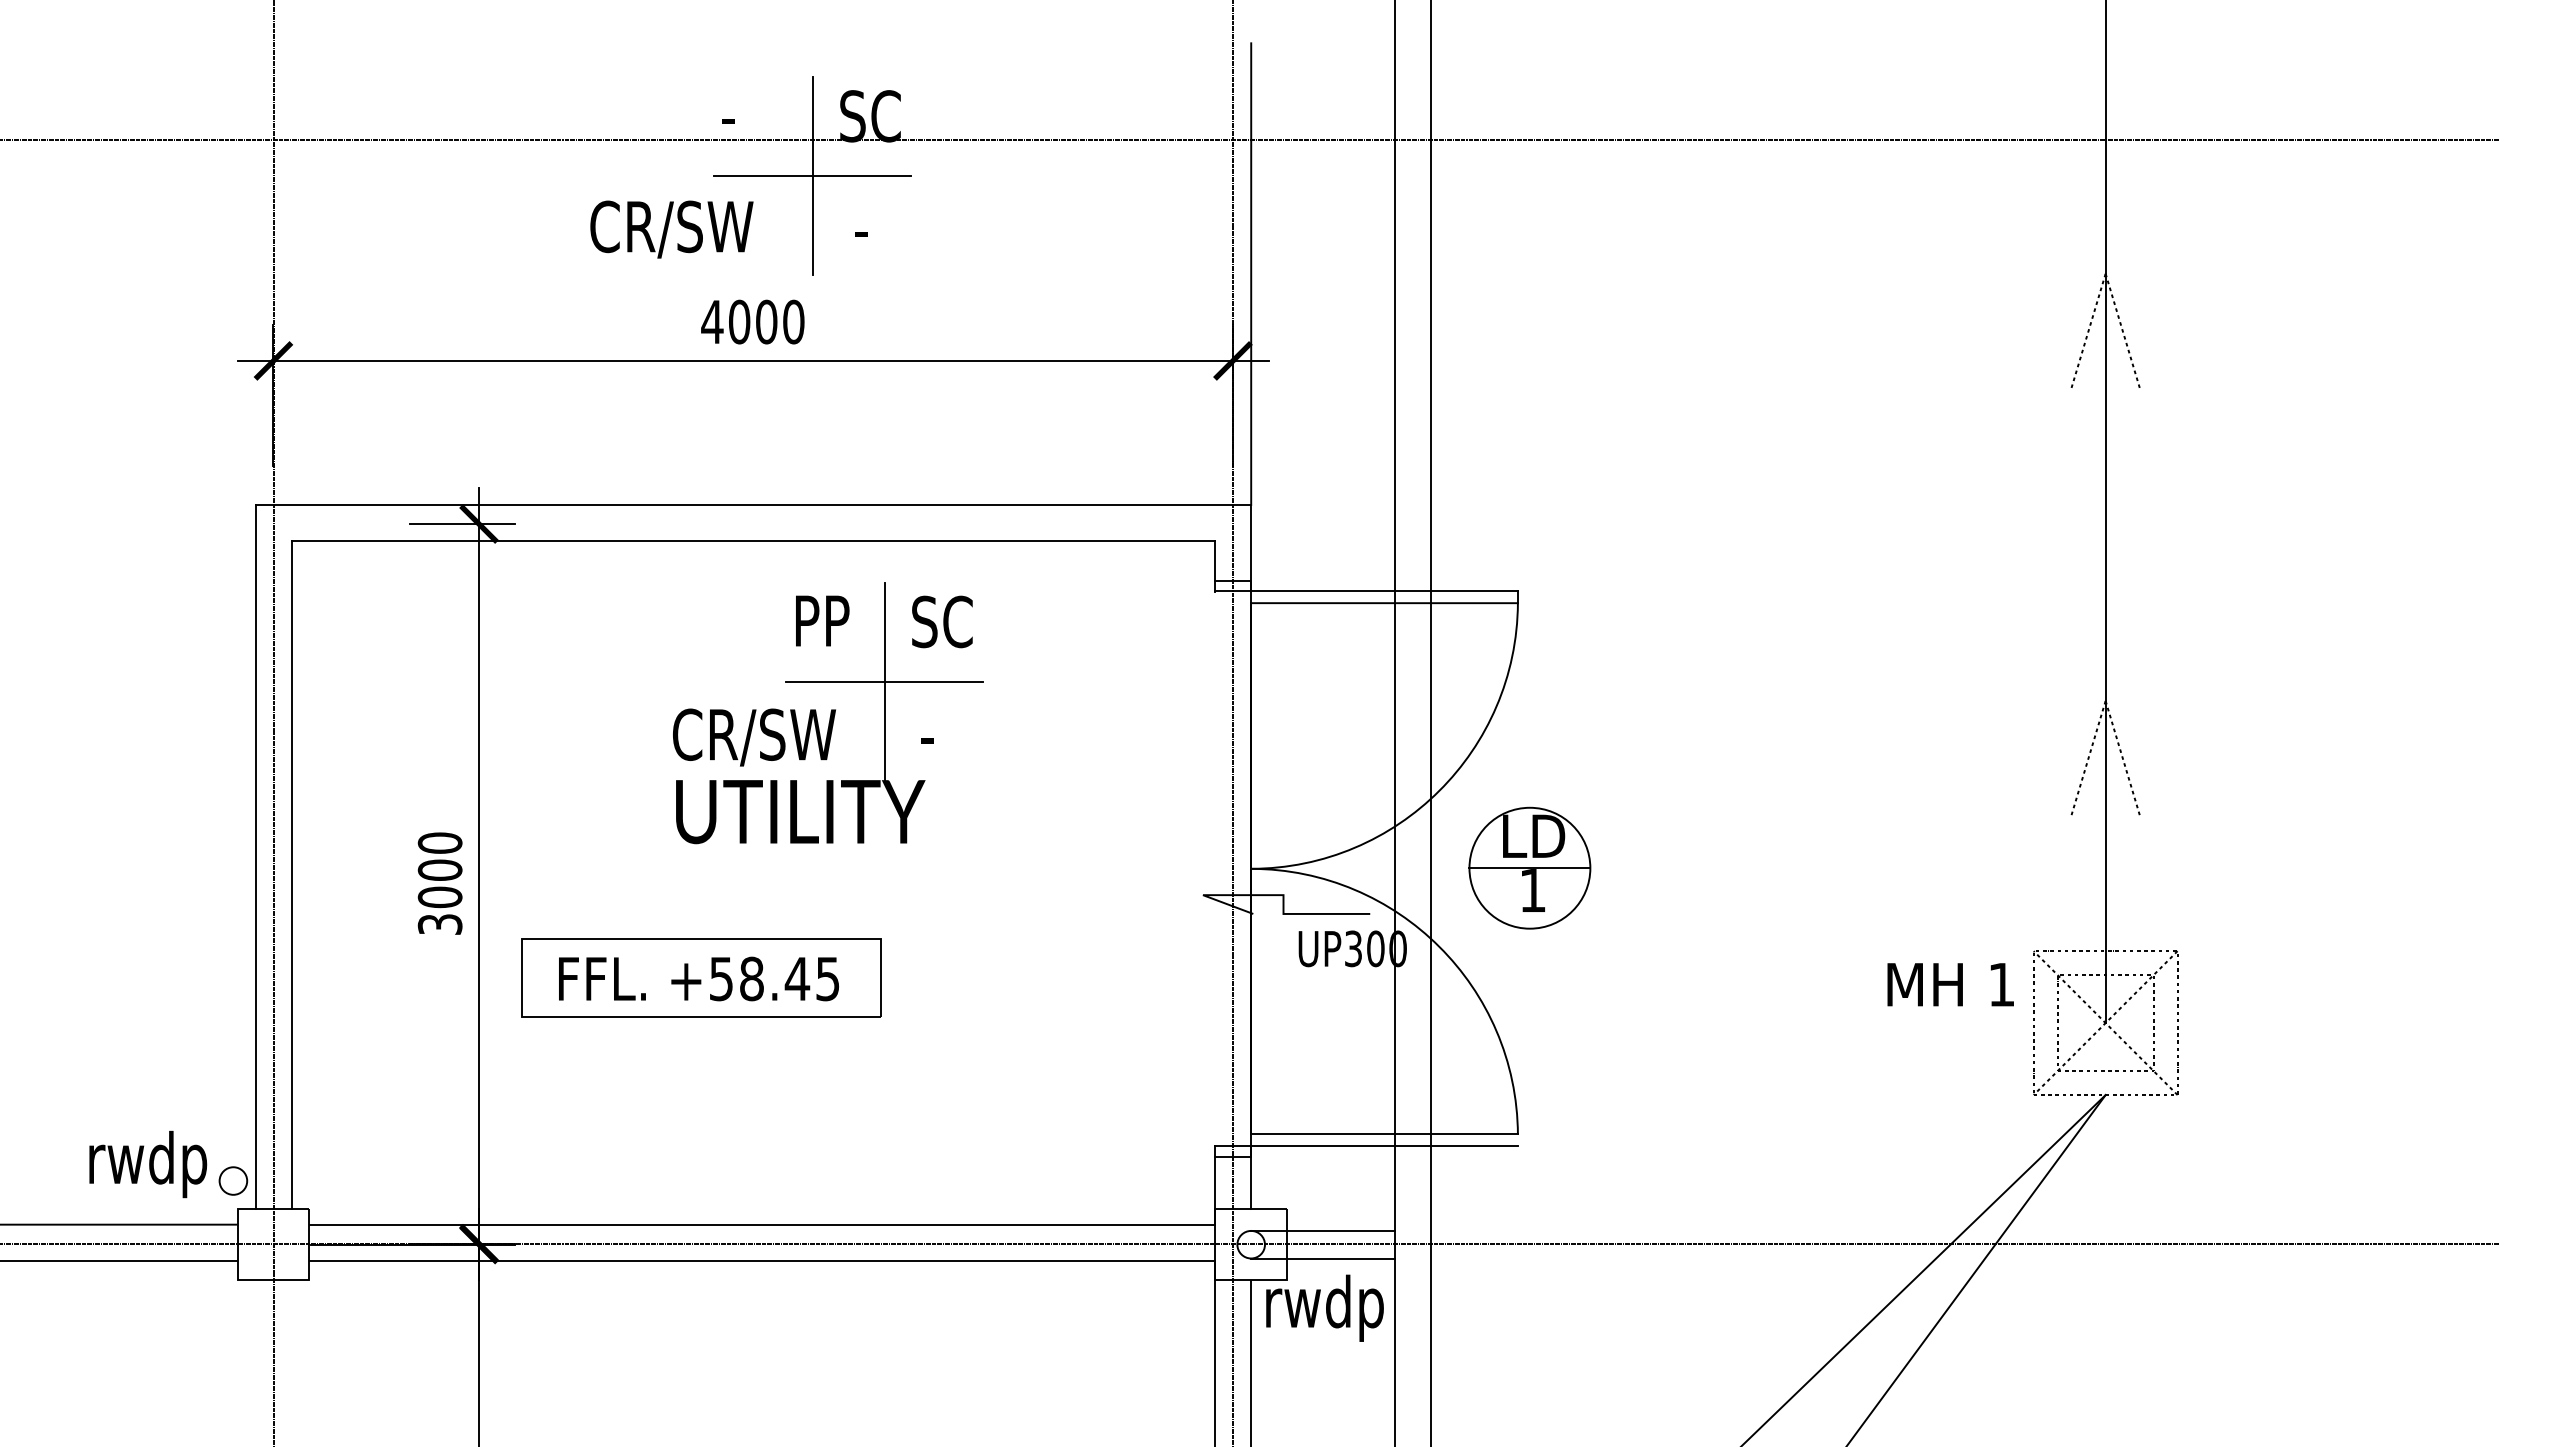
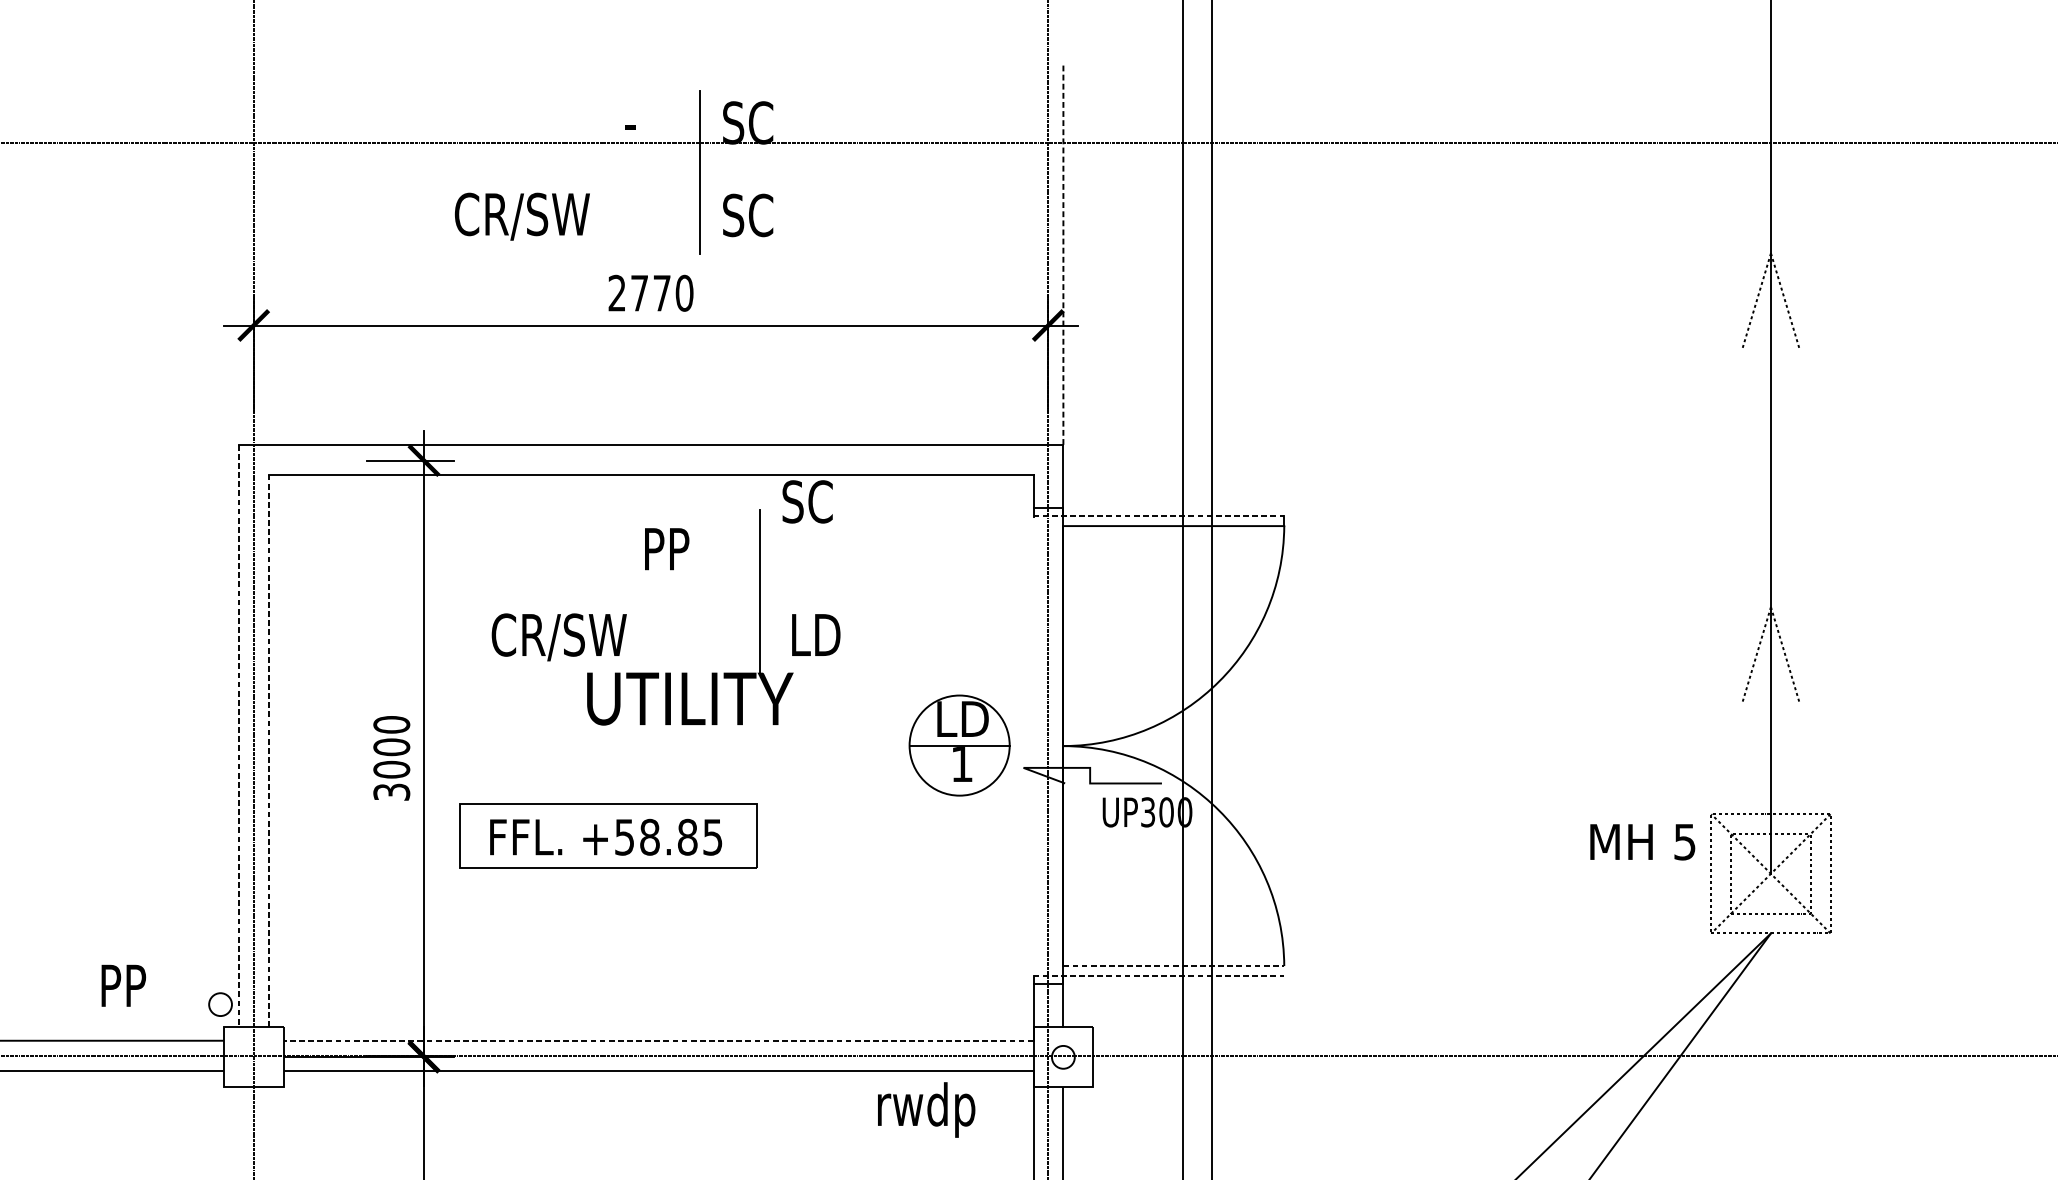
line: (812, 176) -> (700, 172), removed
text: (870, 227) -> (748, 215), - -> SC
text: (671, 229) -> (522, 216), moved
line: (1251, 274) -> (1063, 253), solid -> dashed
text: (739, 321) -> (639, 292), 4000 -> 2770
line: (1367, 591) -> (1159, 516), solid -> dashed
text: (822, 620) -> (666, 548), moved
text: (942, 621) -> (807, 501), moved
line: (884, 681) -> (759, 590), removed
text: (951, 734) -> (815, 634), - -> LD
text: (754, 737) -> (559, 637), moved
line: (255, 856) -> (238, 735), solid -> dashed
part: (1529, 867) -> (959, 744), moved
line: (291, 874) -> (268, 750), solid -> dashed
text: (797, 978) -> (687, 836), +58.45 -> +58.85
text: (2001, 985) -> (1684, 842), 1 -> 5
line: (1385, 1134) -> (1174, 966), solid -> dashed
line: (1367, 1146) -> (1159, 976), solid -> dashed
text: (148, 1164) -> (150, 990), rwdp -> PP
line: (762, 1224) -> (658, 1040), solid -> dashed
line: (1323, 1230) -> (1123, 1045), removed
line: (1323, 1258) -> (1123, 1068), removed
text: (1324, 1307) -> (926, 1109), moved

